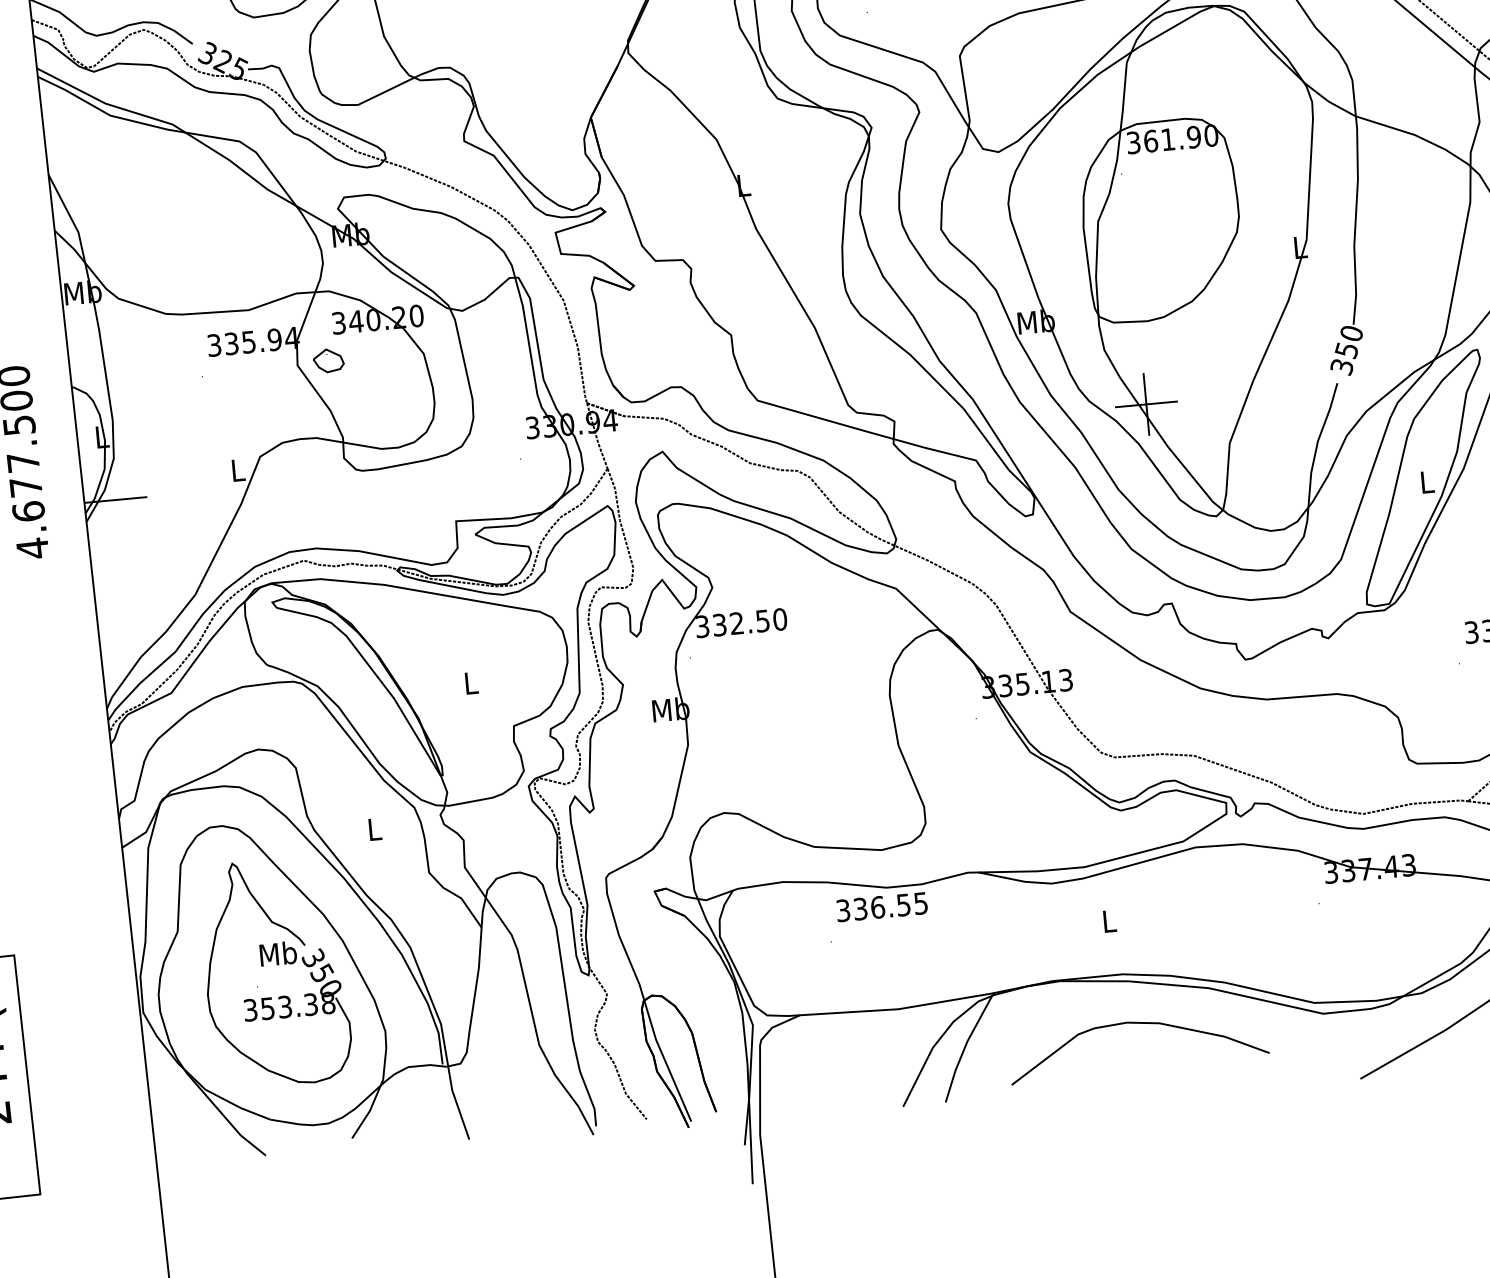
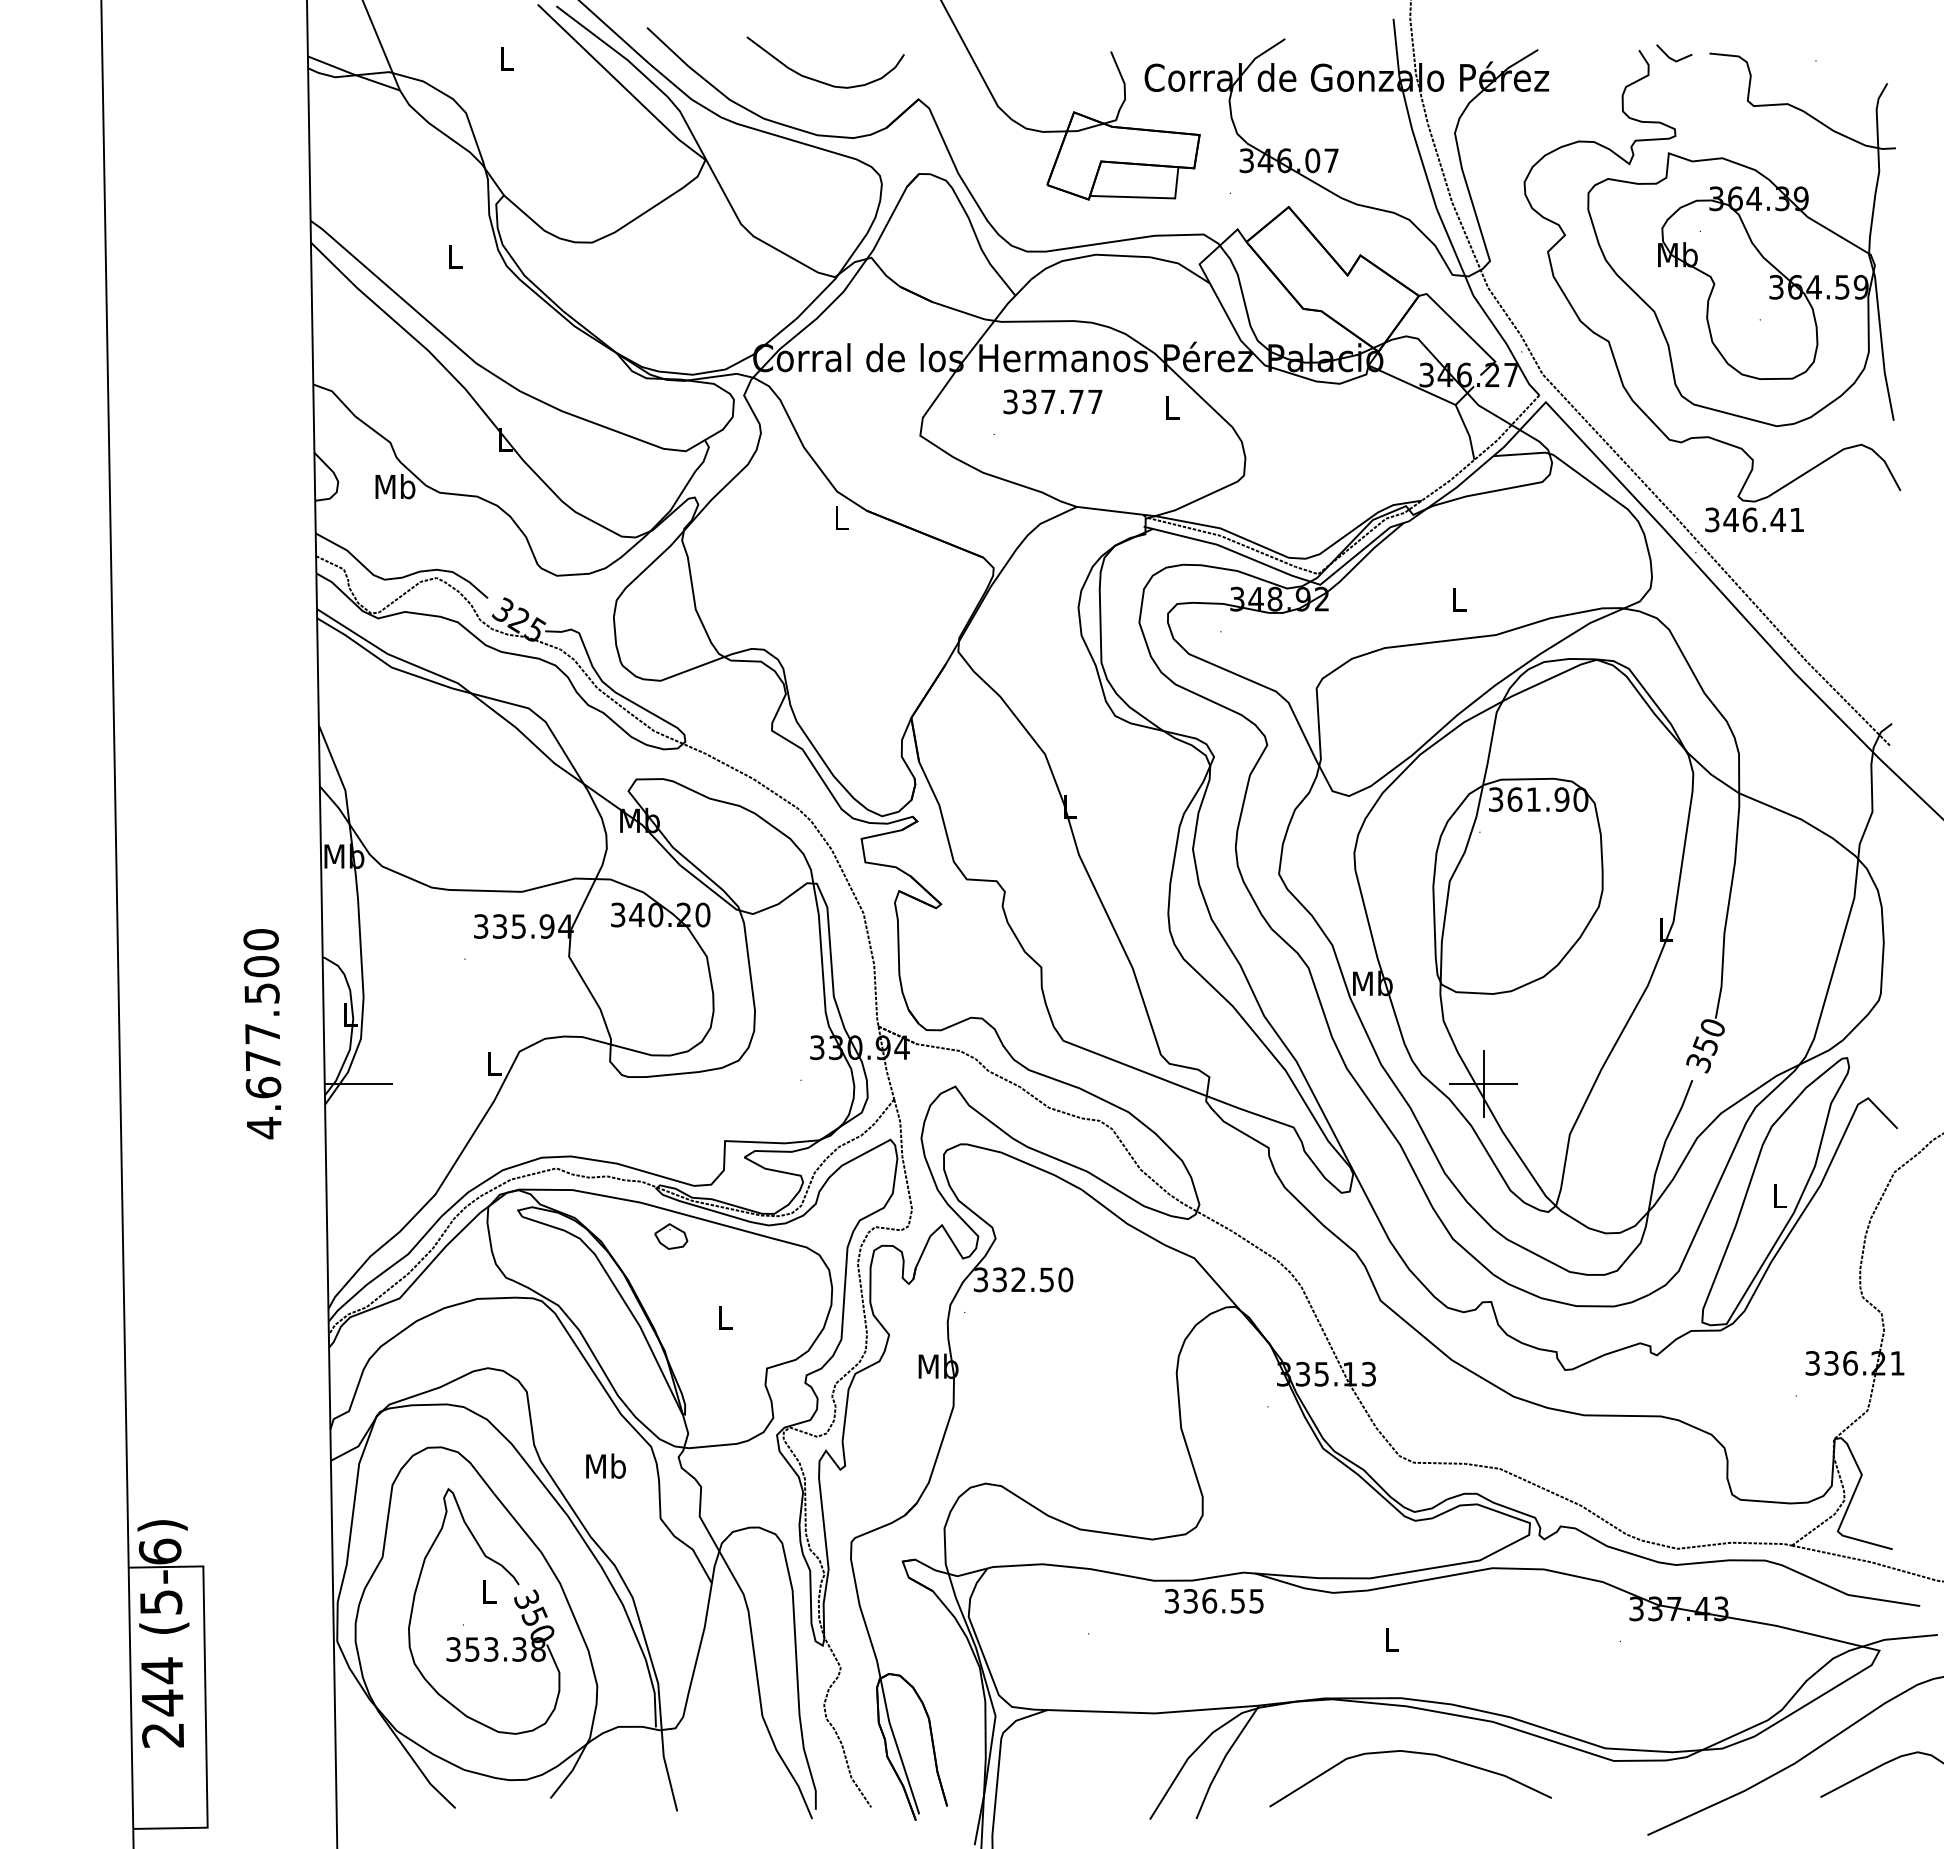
part: (328, 360) -> (671, 1236), moved
text: (374, 828) -> (605, 1465), L -> Mb
text: (881, 907) -> (1213, 1601), moved
text: (278, 953) -> (489, 1590), Mb -> L

